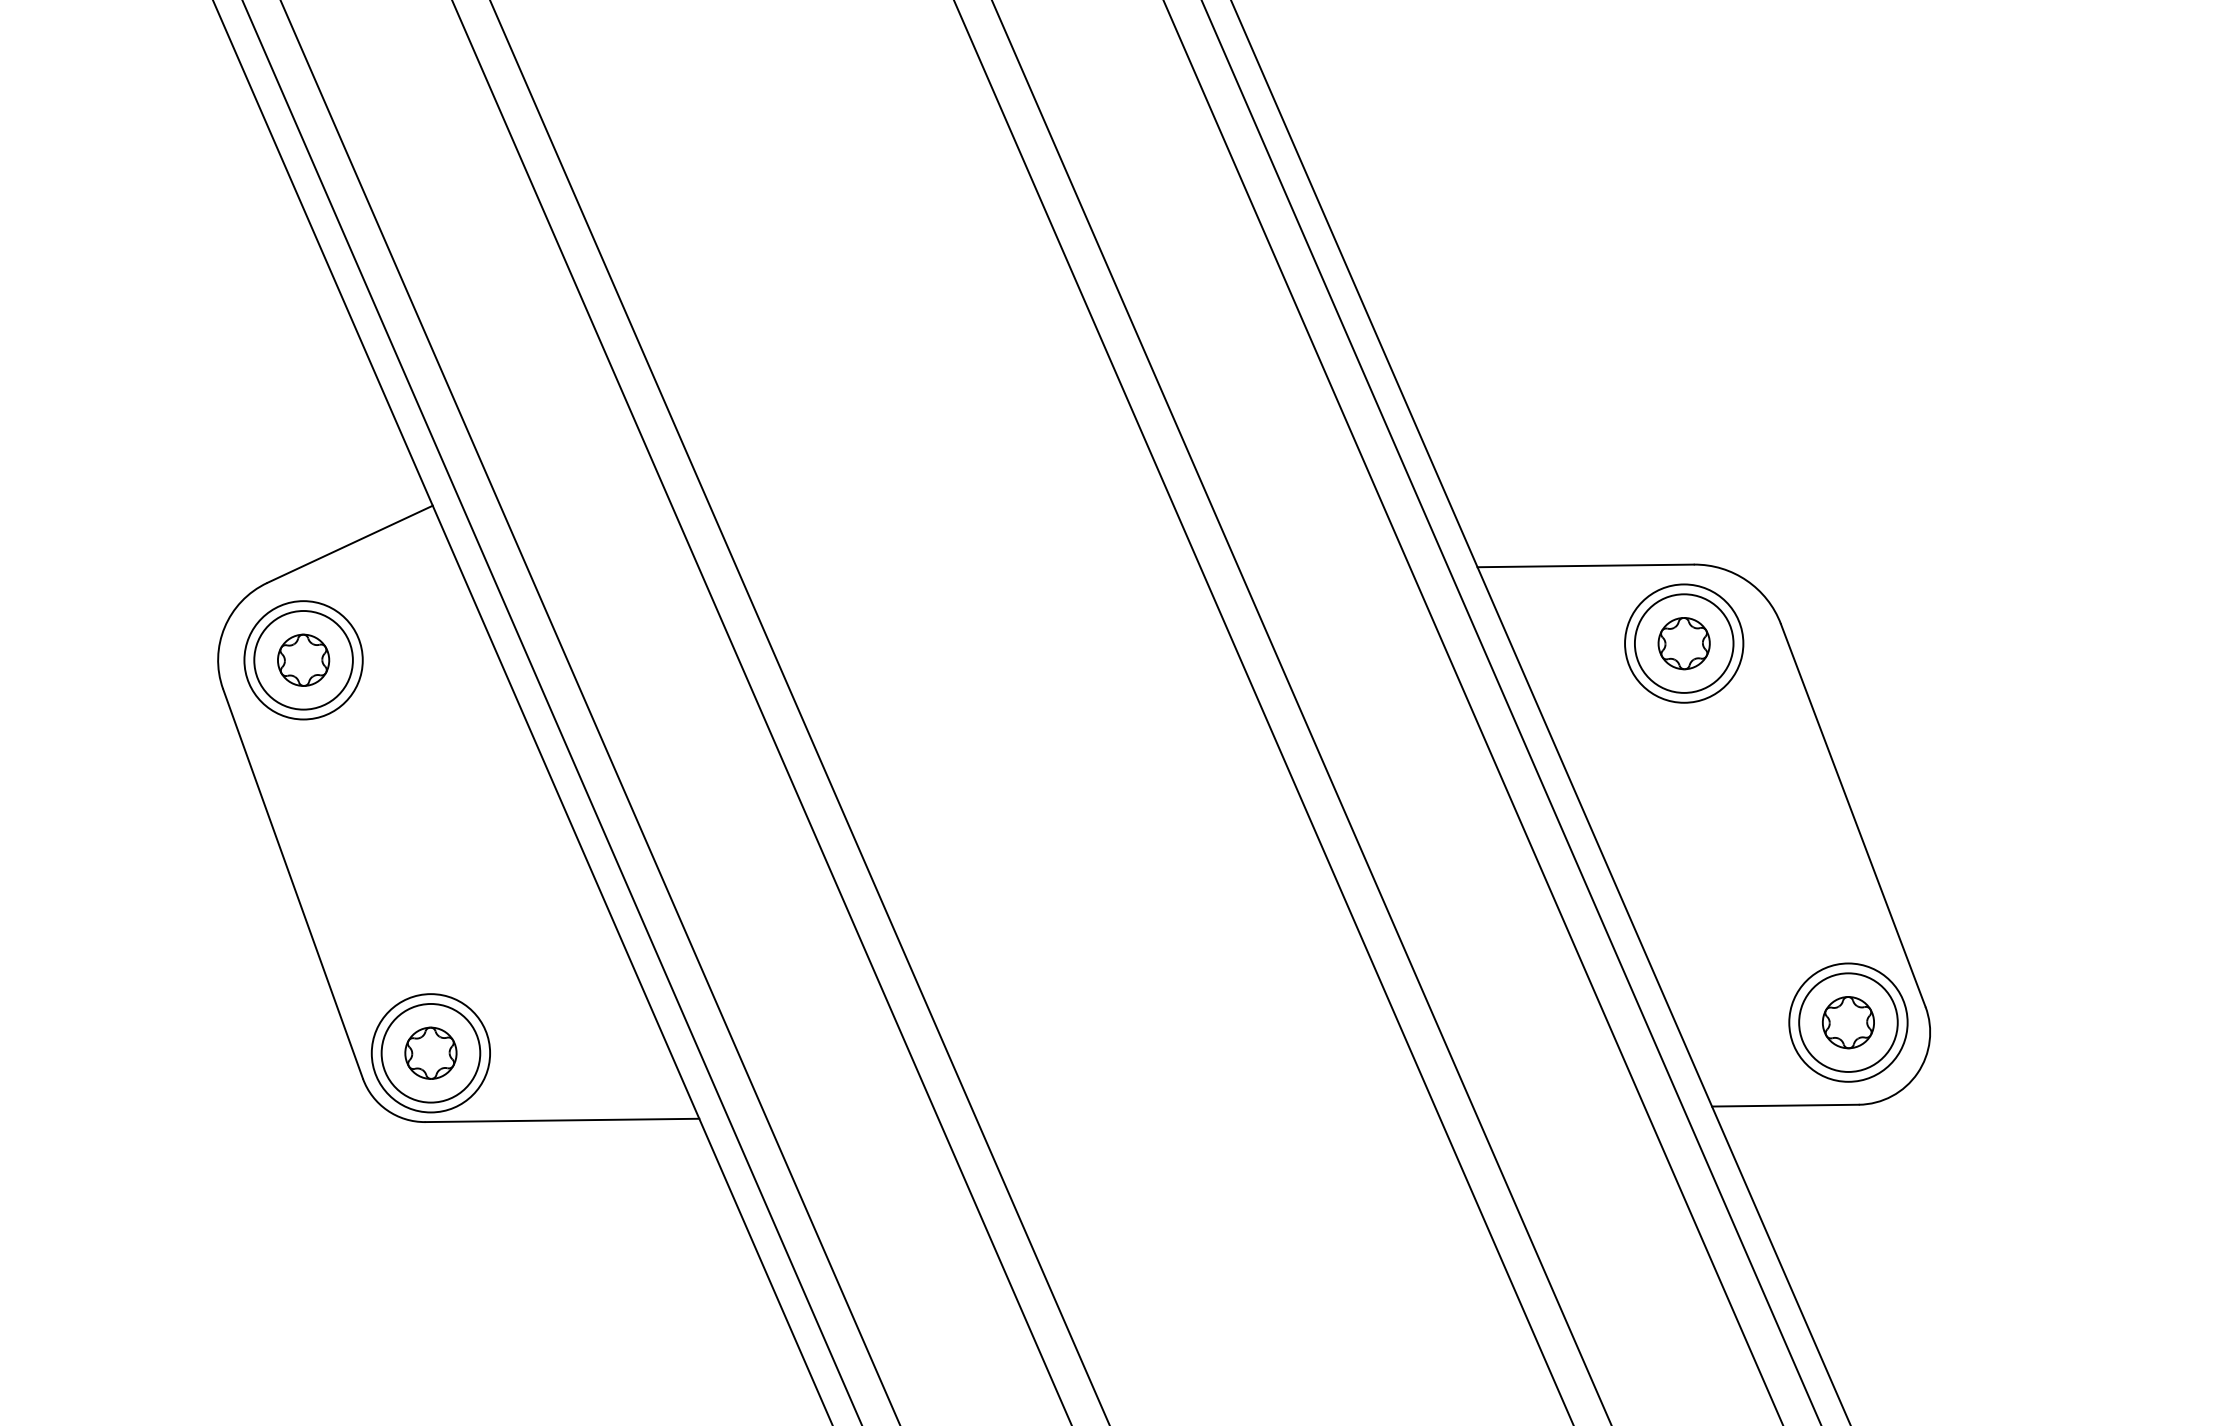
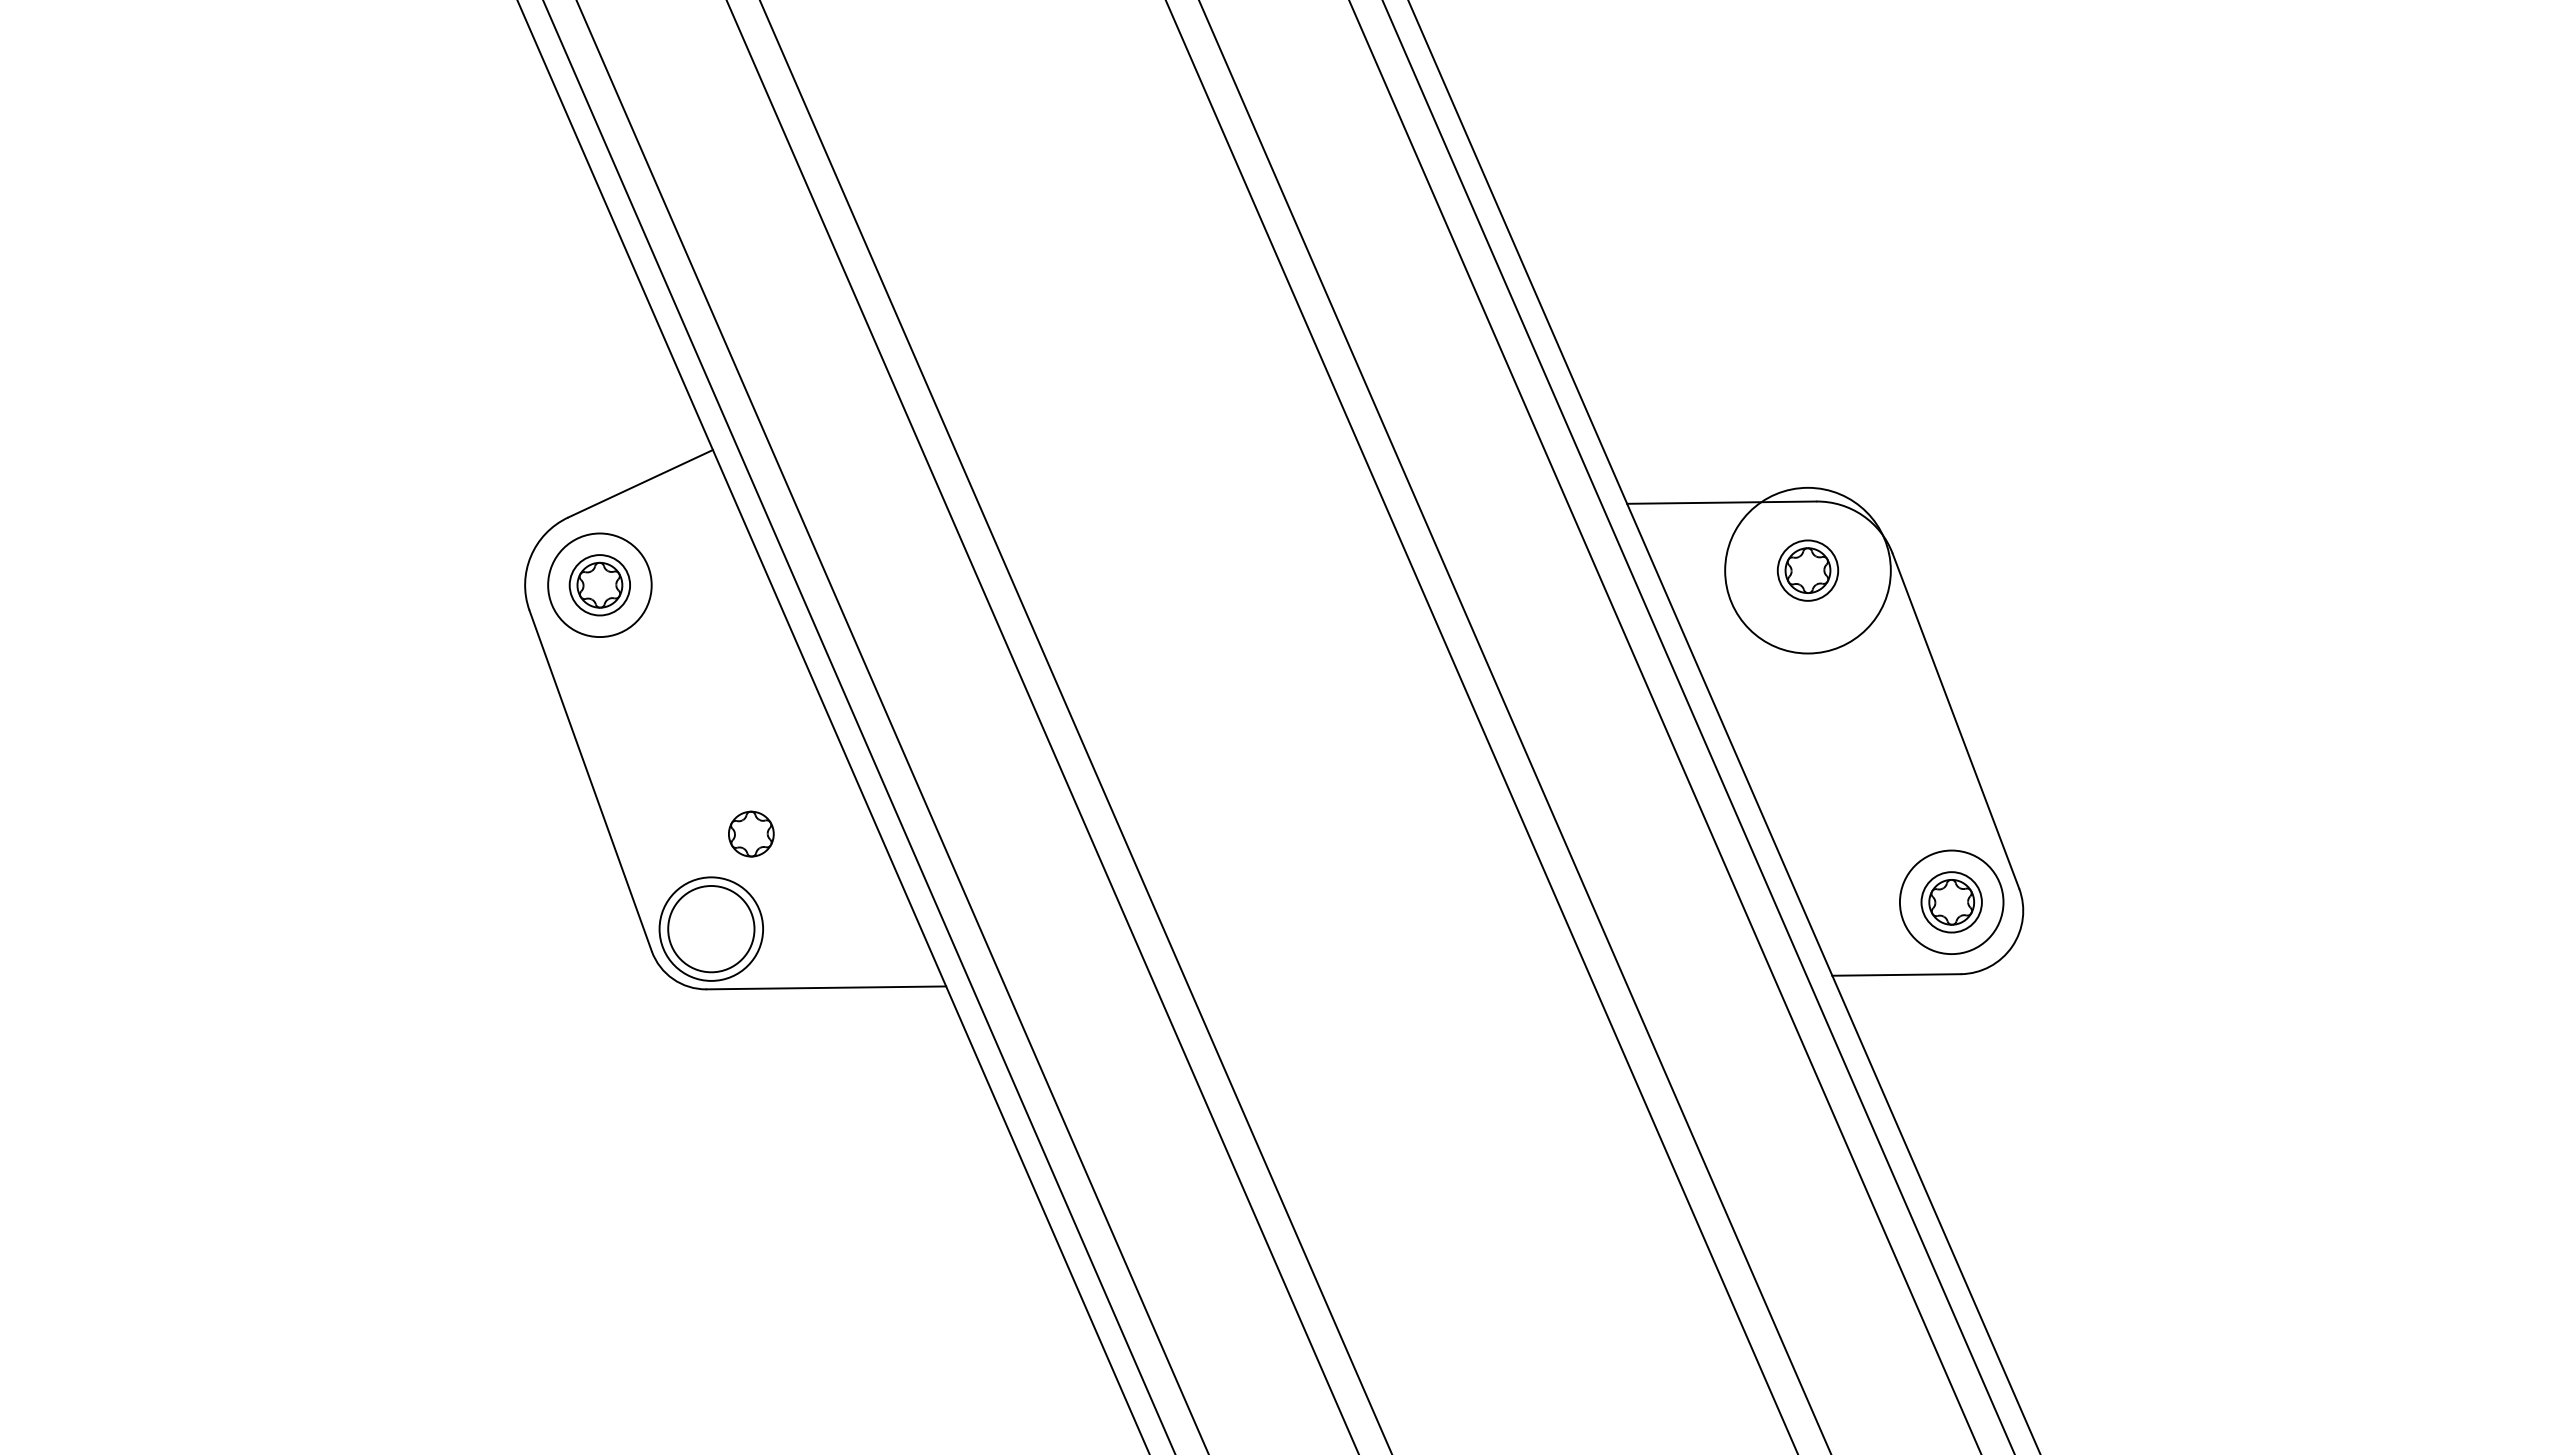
circle: (1683, 643) -> (1807, 570), size x0.7
circle: (1683, 643) -> (1807, 570), size x1.6
circle: (303, 660) -> (599, 585), size x0.7
circle: (1848, 1022) -> (1951, 902), size x0.7
part: (431, 1052) -> (751, 833), moved

